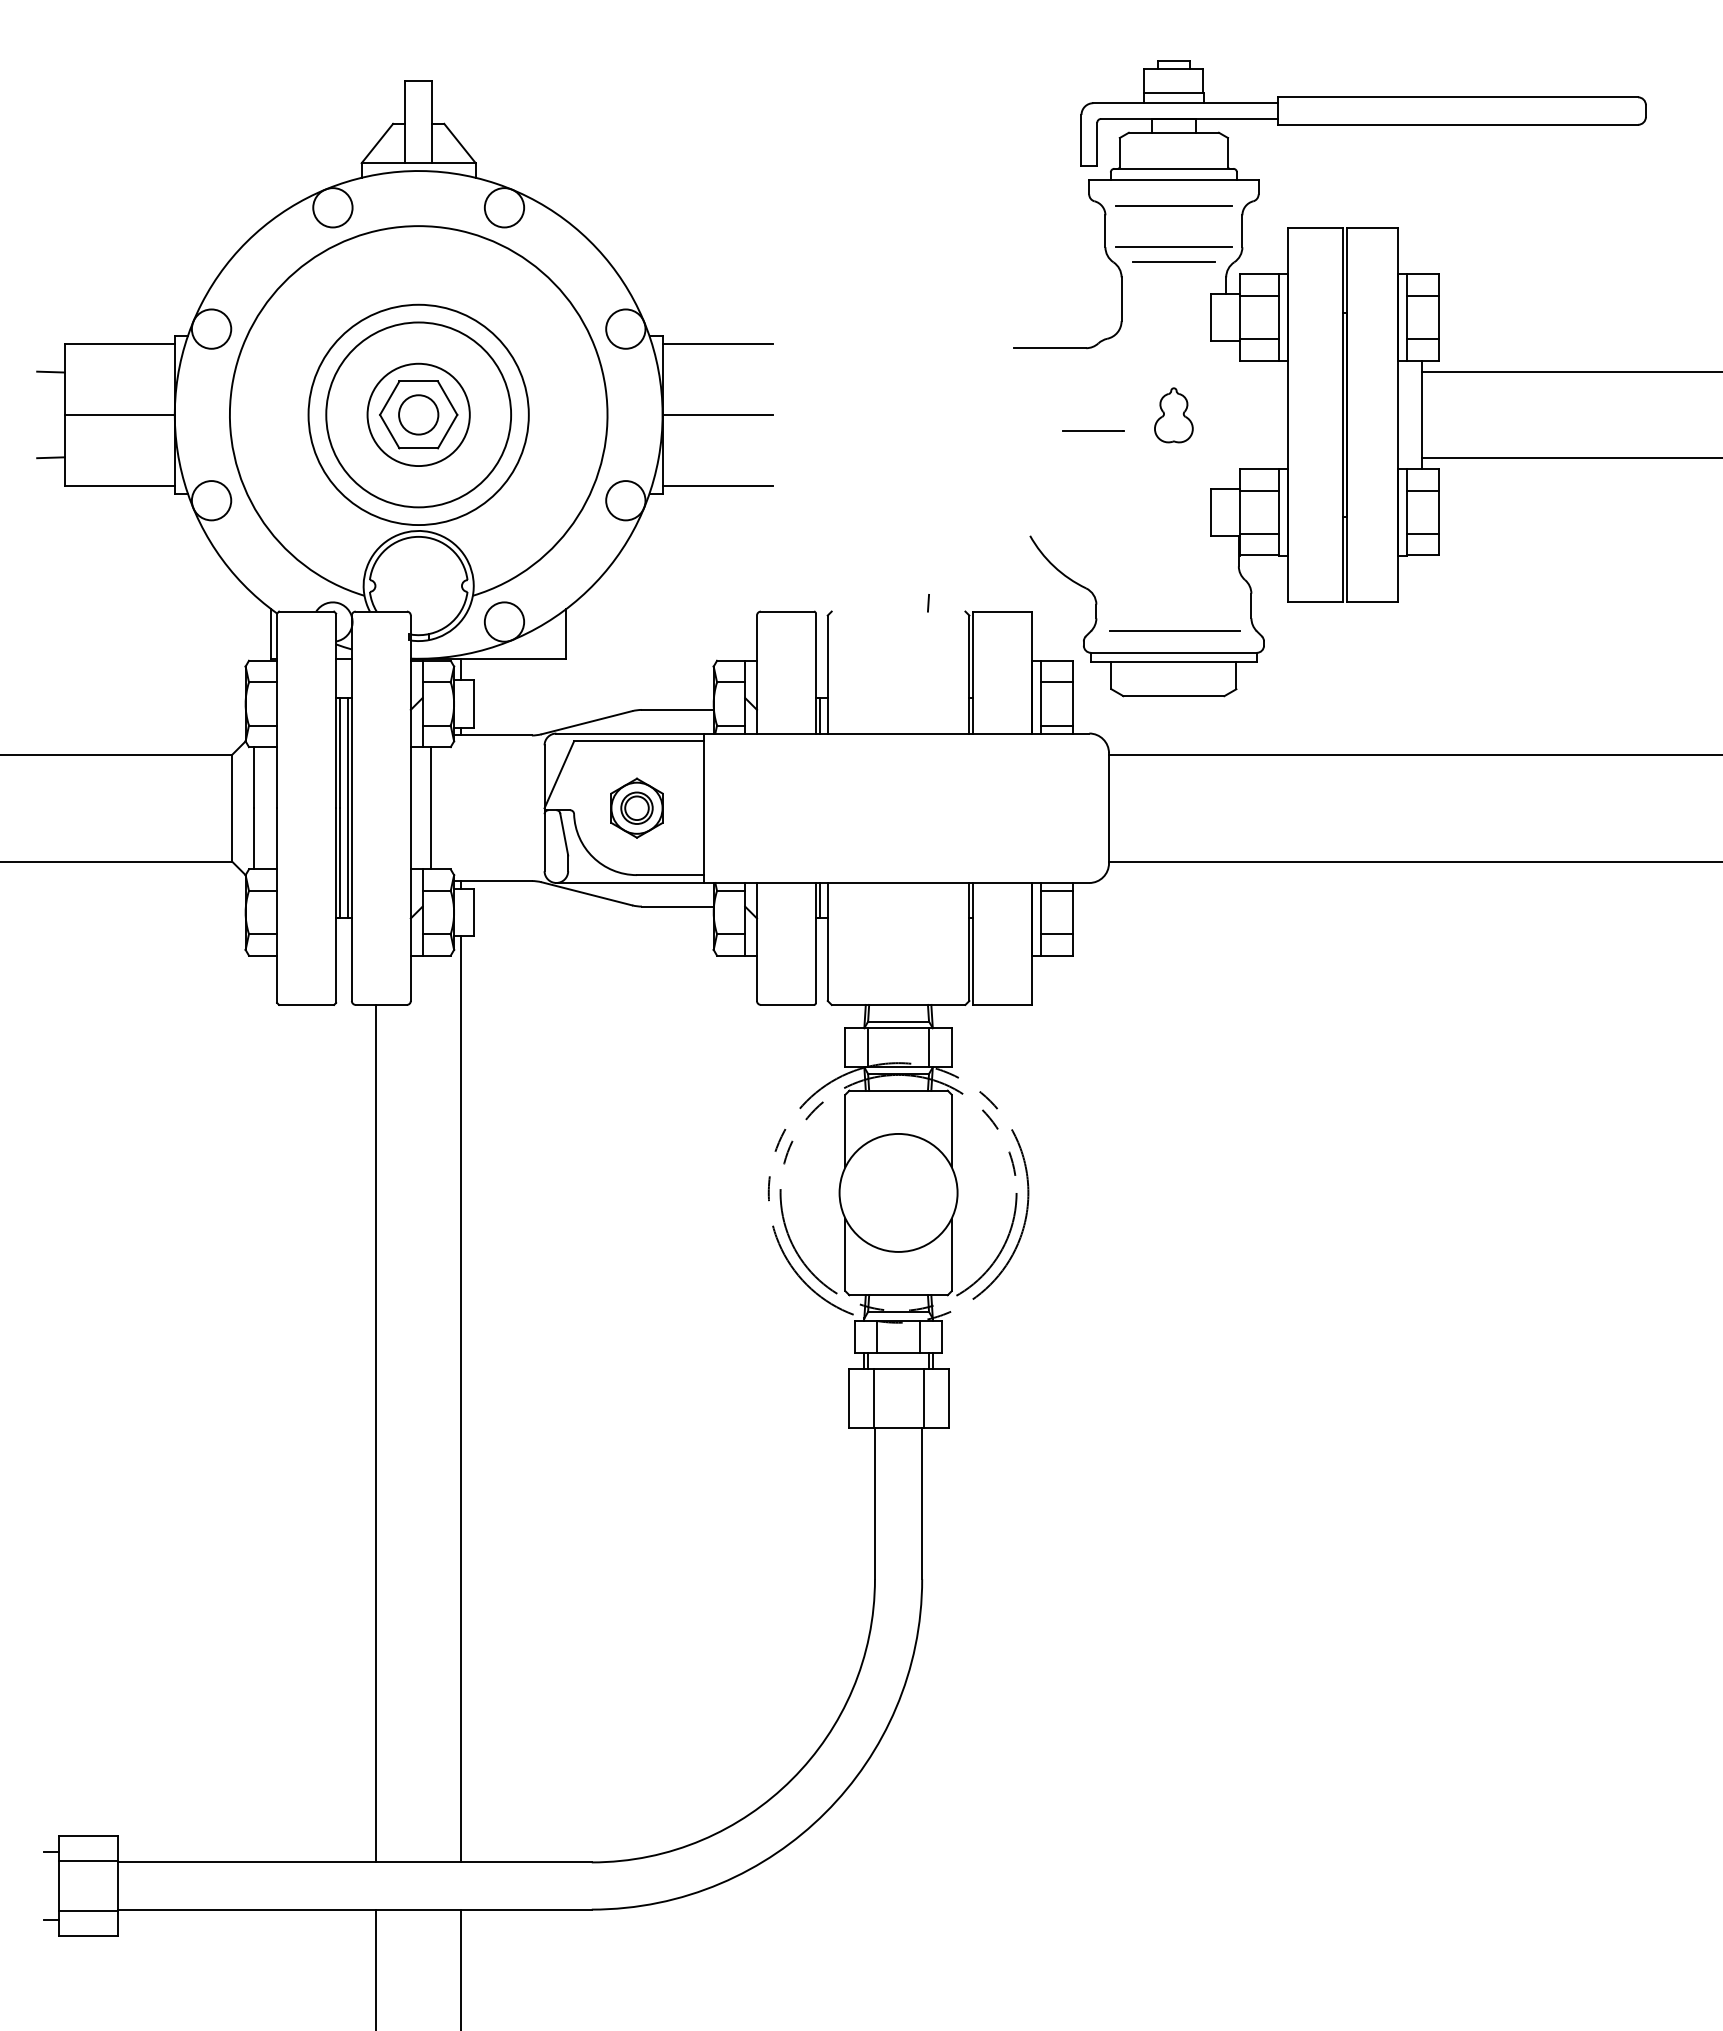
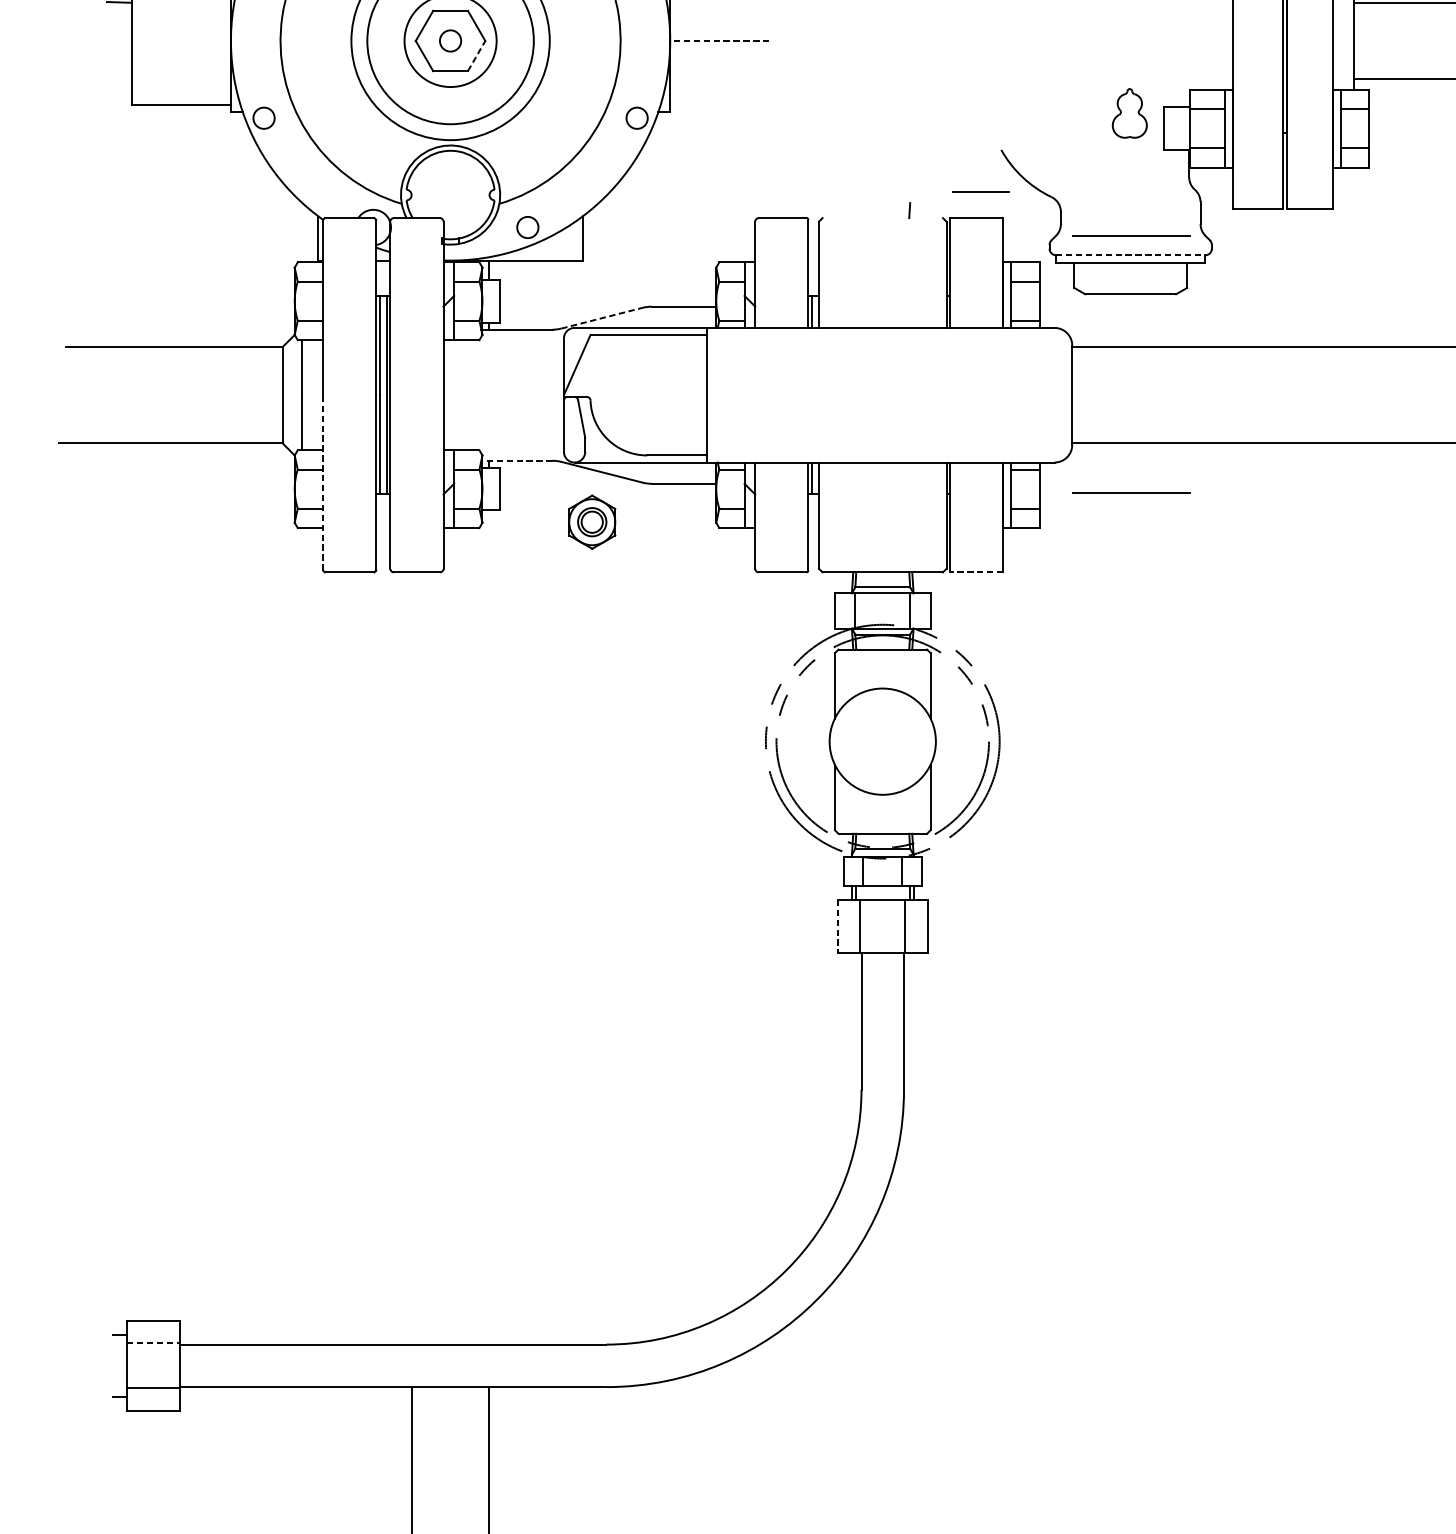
line: (119, 414) -> (181, 40), removed
circle: (418, 414) -> (450, 40), size x0.6
line: (717, 414) -> (719, 40), solid -> dashed
part: (1173, 415) -> (1129, 113), moved
line: (1093, 430) -> (980, 191), moved
line: (447, 431) -> (476, 55), solid -> dashed
line: (50, 457) -> (118, 79), removed
line: (717, 485) -> (719, 104), removed
circle: (211, 500) -> (263, 118), size x0.6
circle: (625, 500) -> (636, 118), size x0.6
circle: (504, 621) -> (527, 227), size x0.6
line: (1173, 652) -> (1130, 254), solid -> dashed
line: (586, 722) -> (601, 317), solid -> dashed
part: (636, 807) -> (591, 521), moved
line: (430, 808) -> (461, 395), removed
line: (493, 881) -> (517, 461), solid -> dashed
line: (277, 905) -> (323, 482), solid -> dashed
line: (1174, 916) -> (1131, 492), added
line: (1002, 1004) -> (976, 571), solid -> dashed
line: (848, 1398) -> (837, 926), solid -> dashed
line: (461, 1399) -> (489, 927), removed
line: (376, 1433) -> (412, 958), removed
line: (88, 1861) -> (153, 1343), solid -> dashed

